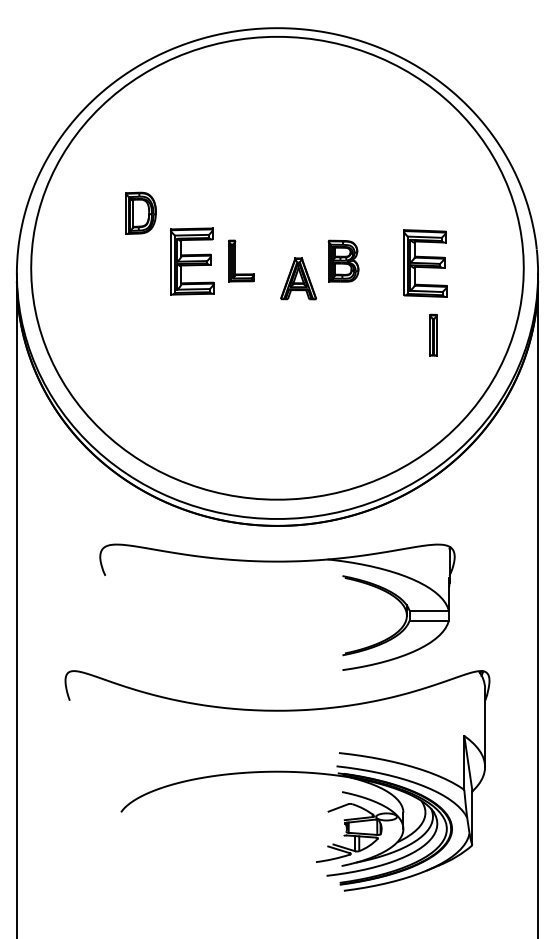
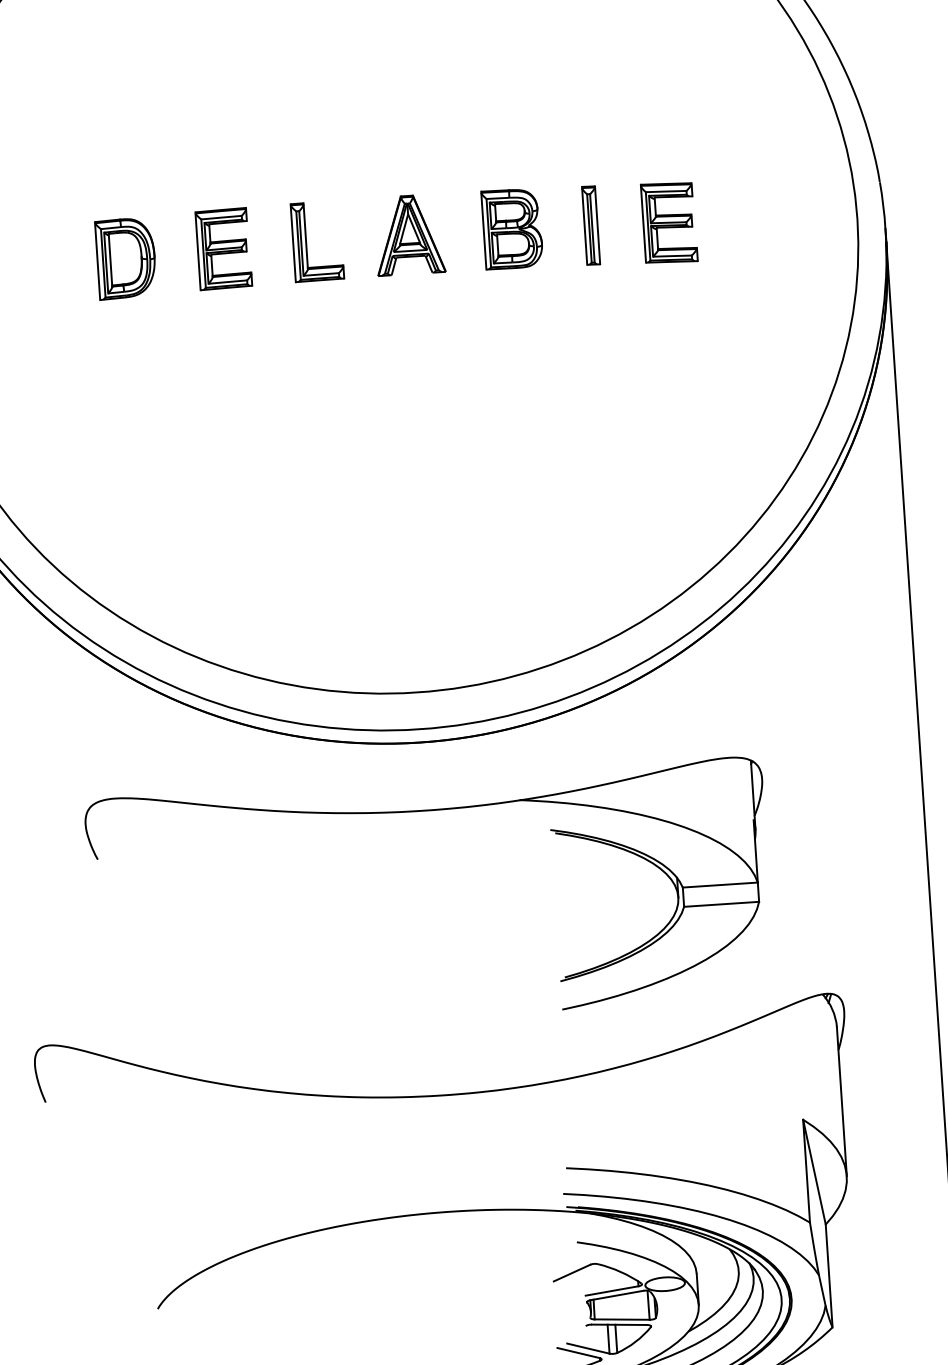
part: (140, 212) -> (125, 257), moved
part: (192, 261) -> (224, 248), size x0.62
part: (425, 263) -> (669, 222), size x0.62
part: (298, 278) -> (409, 234), moved
part: (433, 334) -> (590, 224), moved

